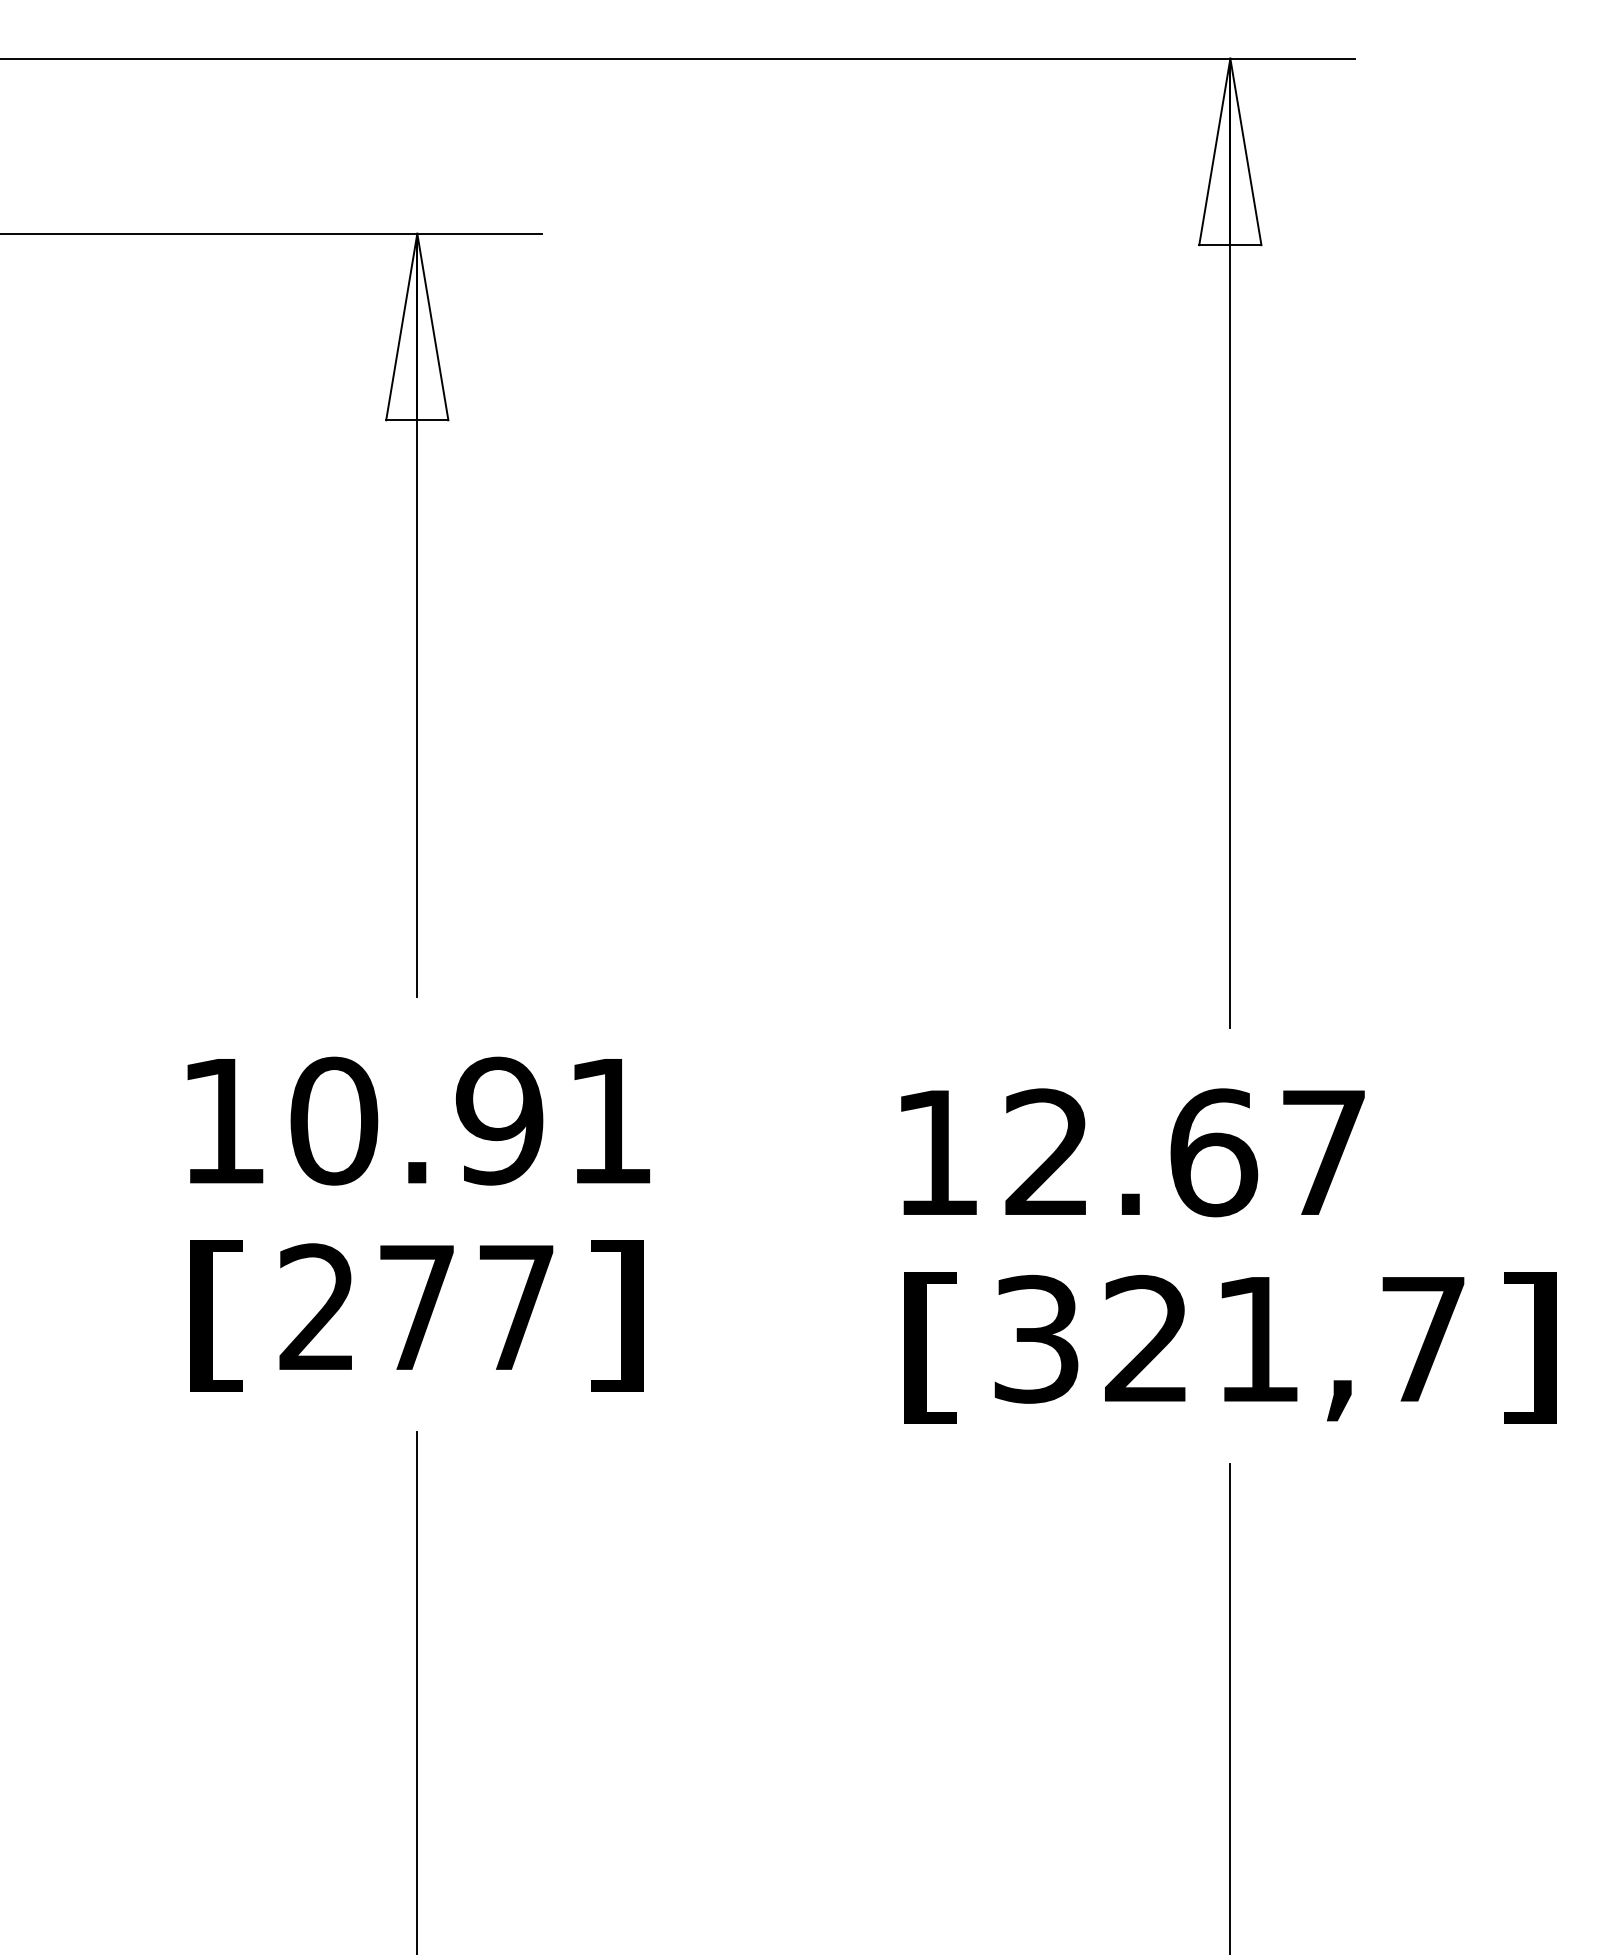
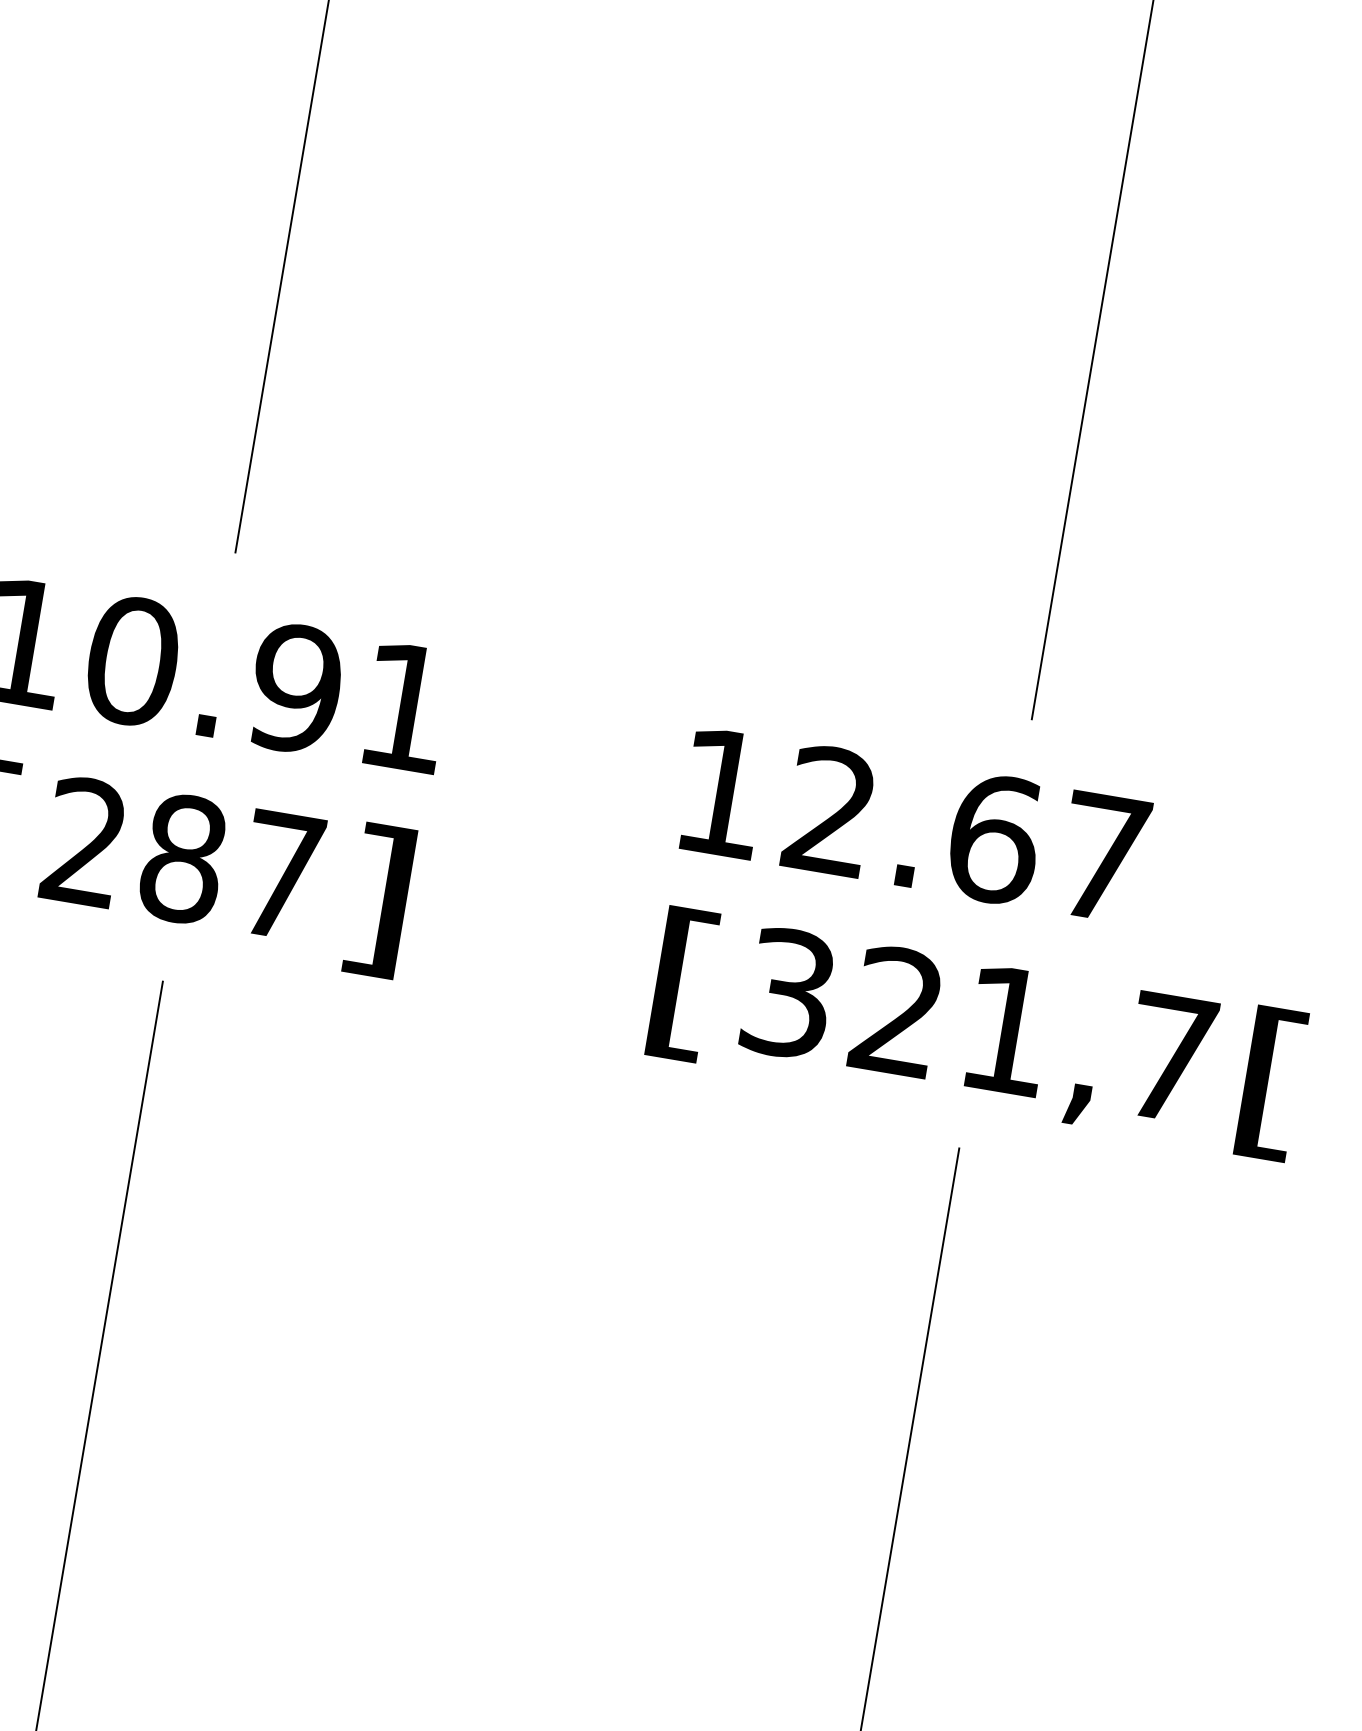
text: (417, 1307) -> (183, 858), 277 -> 287
text: (1528, 1347) -> (1272, 1083), ] -> [

